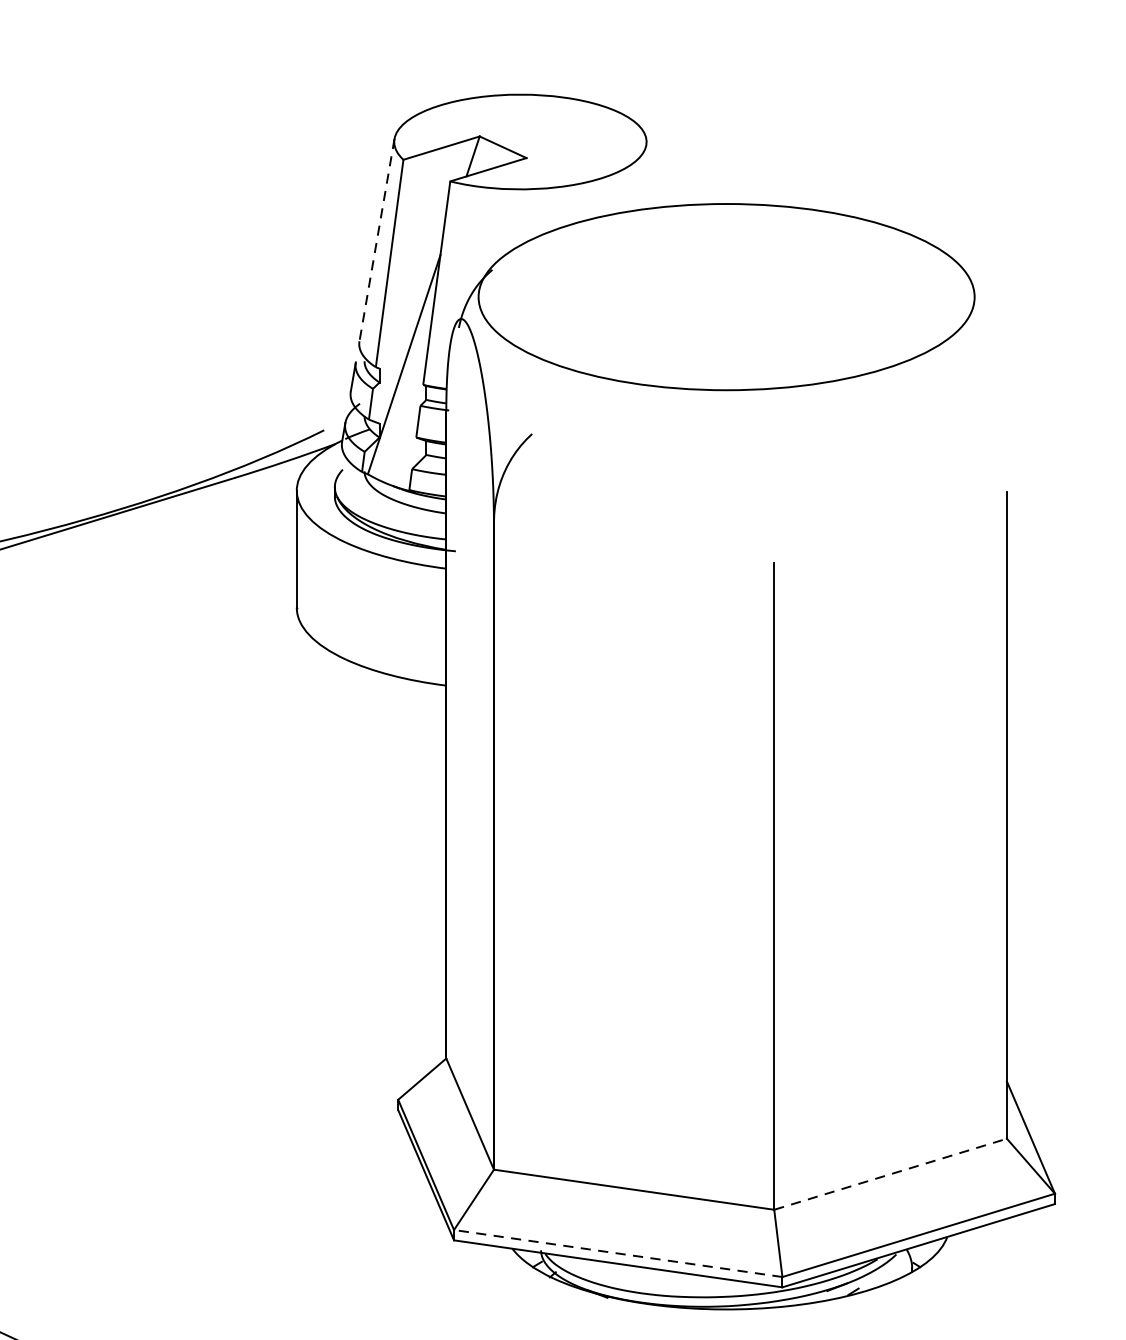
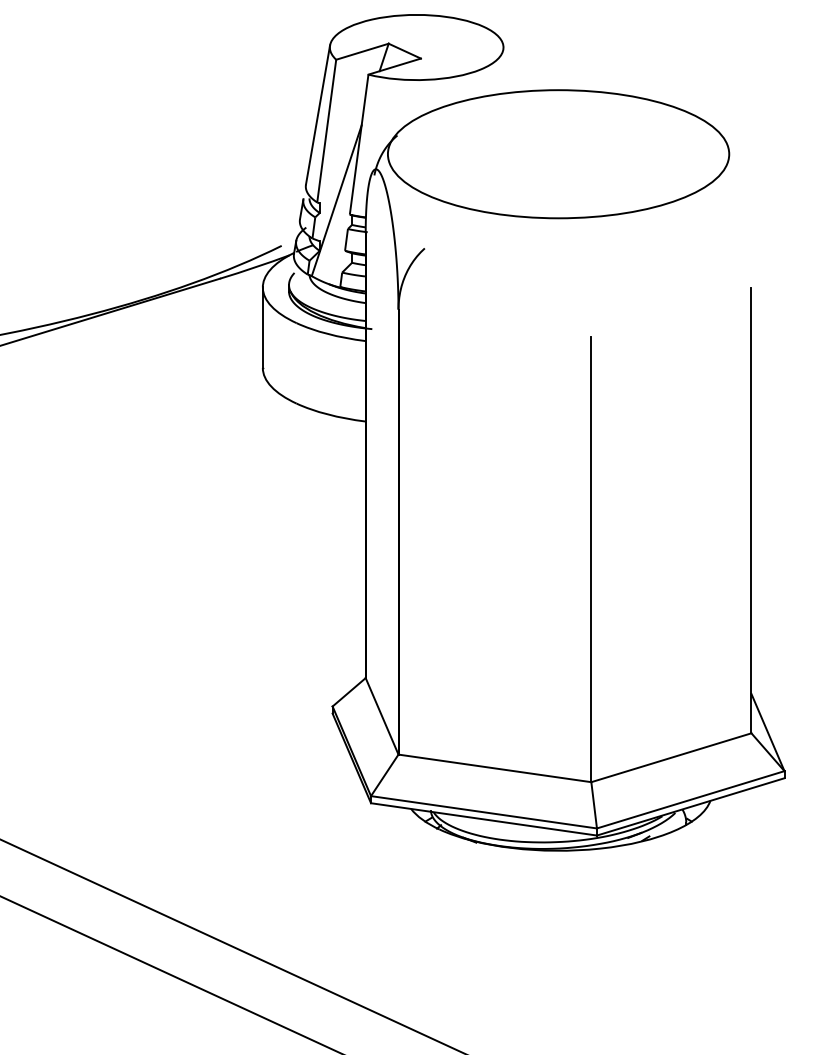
line: (377, 239) -> (318, 114), dashed -> solid
line: (890, 1173) -> (671, 757), dashed -> solid
line: (617, 1253) -> (483, 812), dashed -> solid

